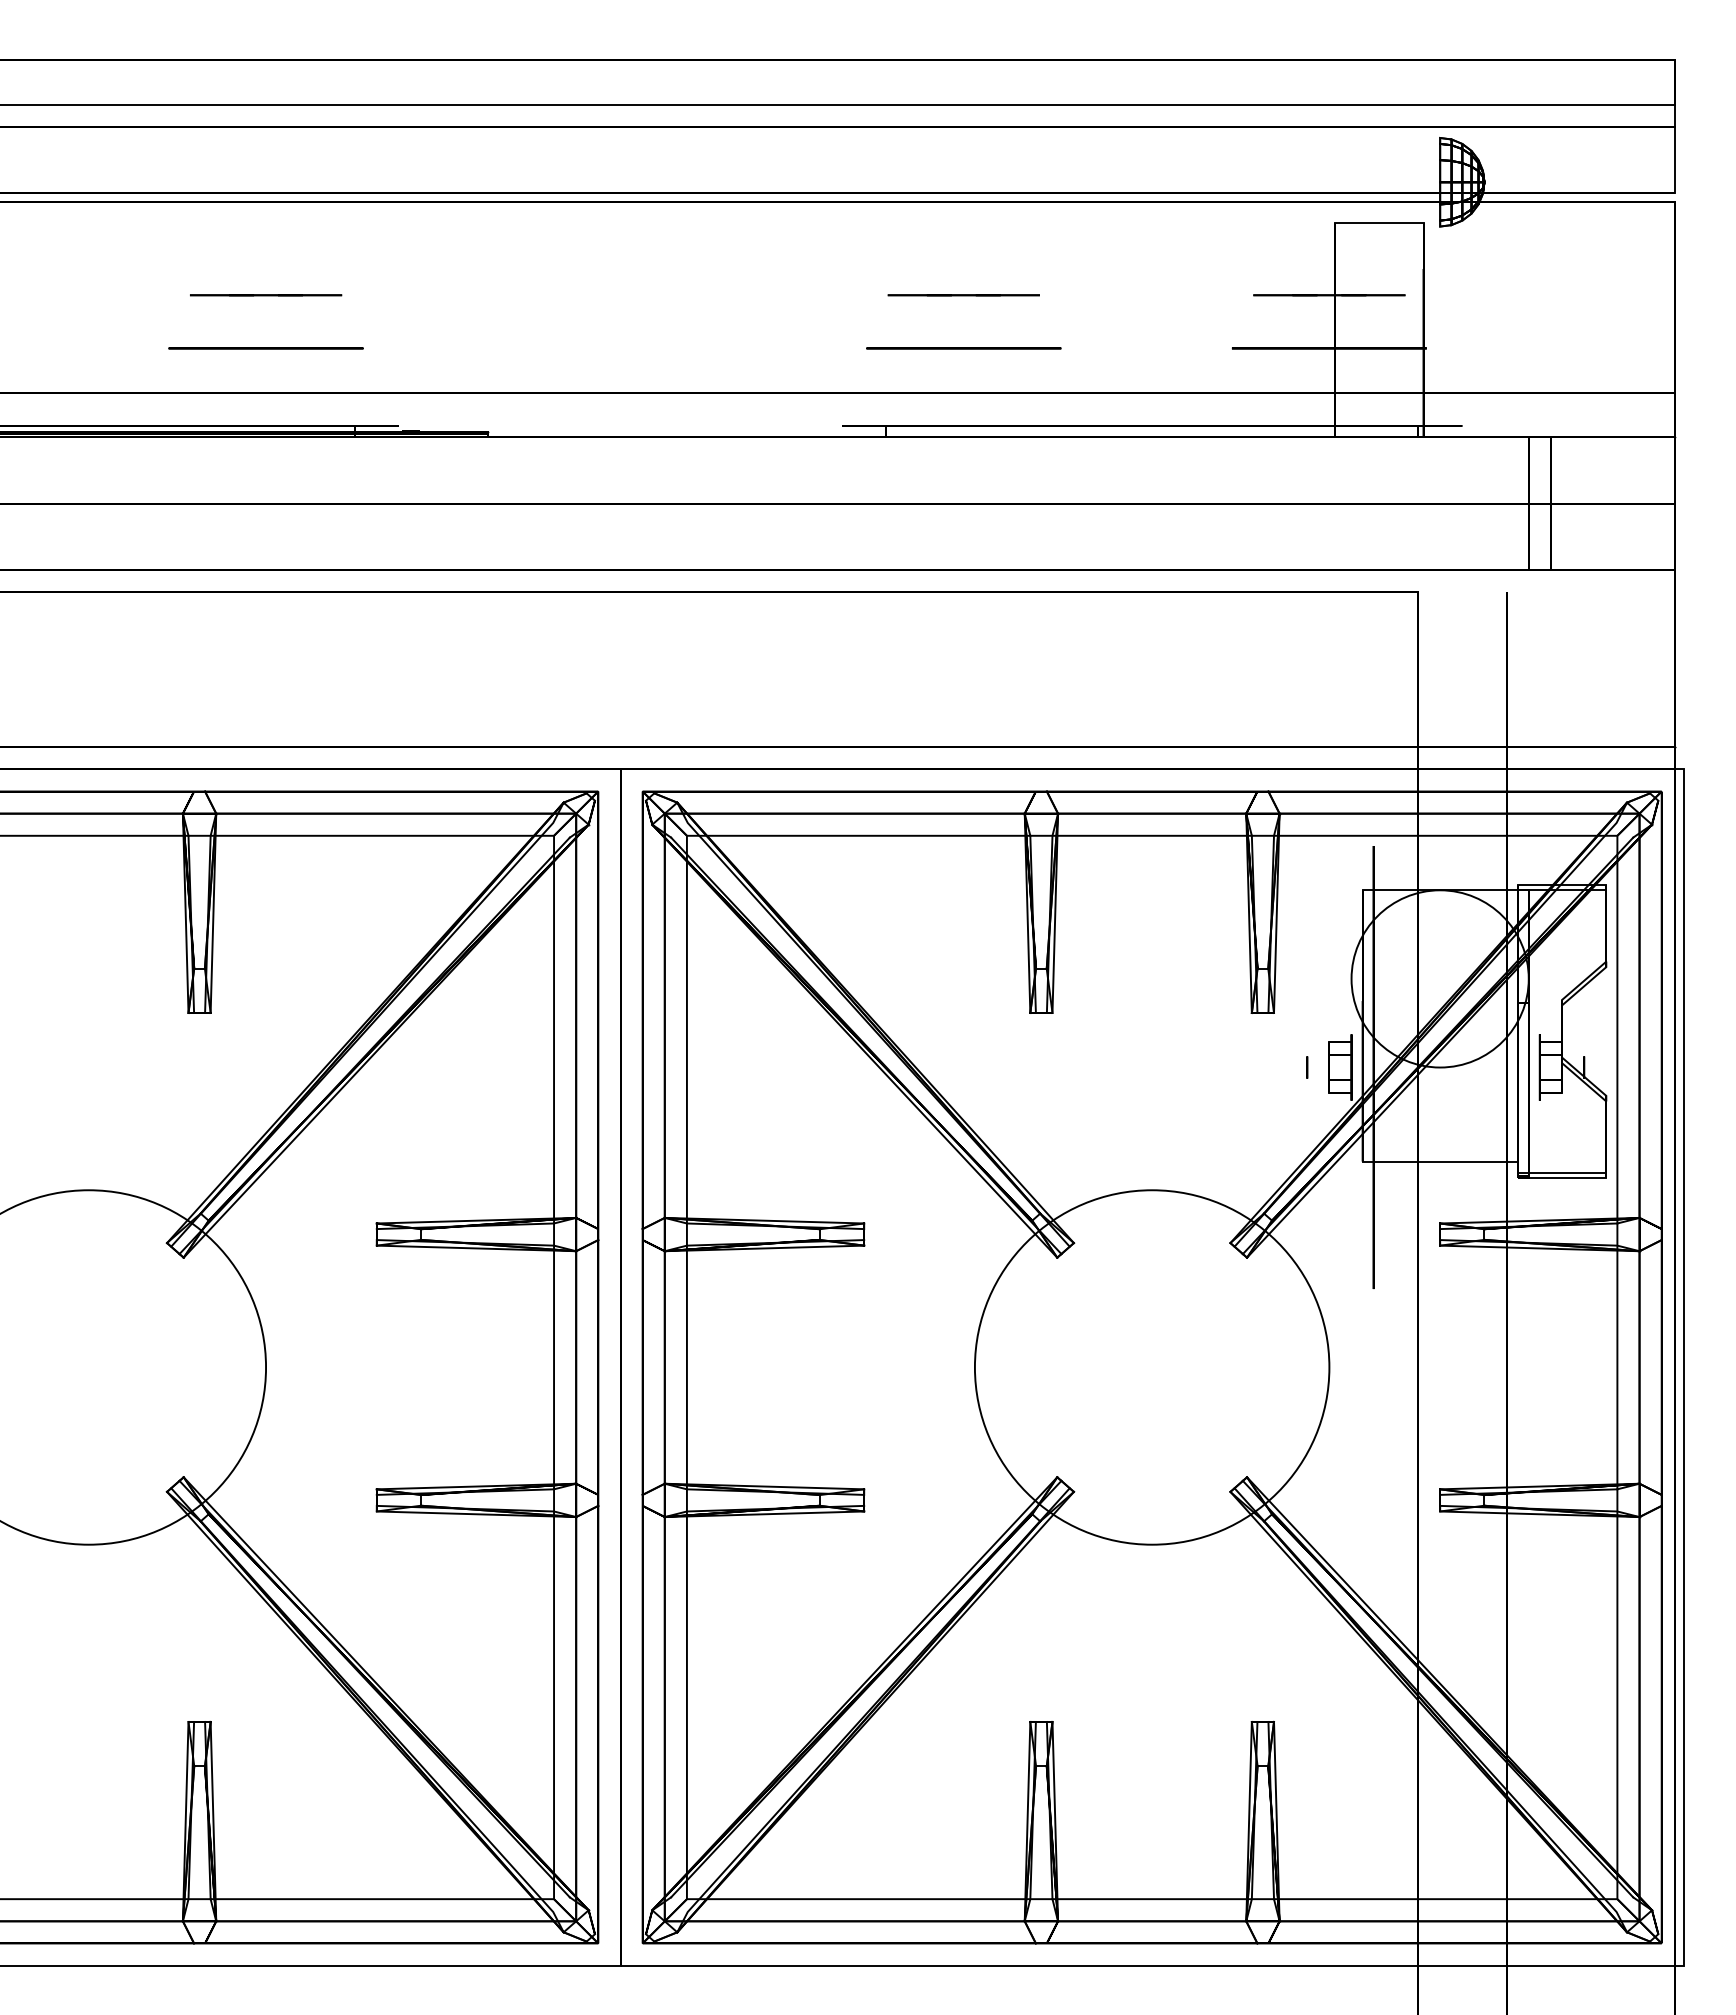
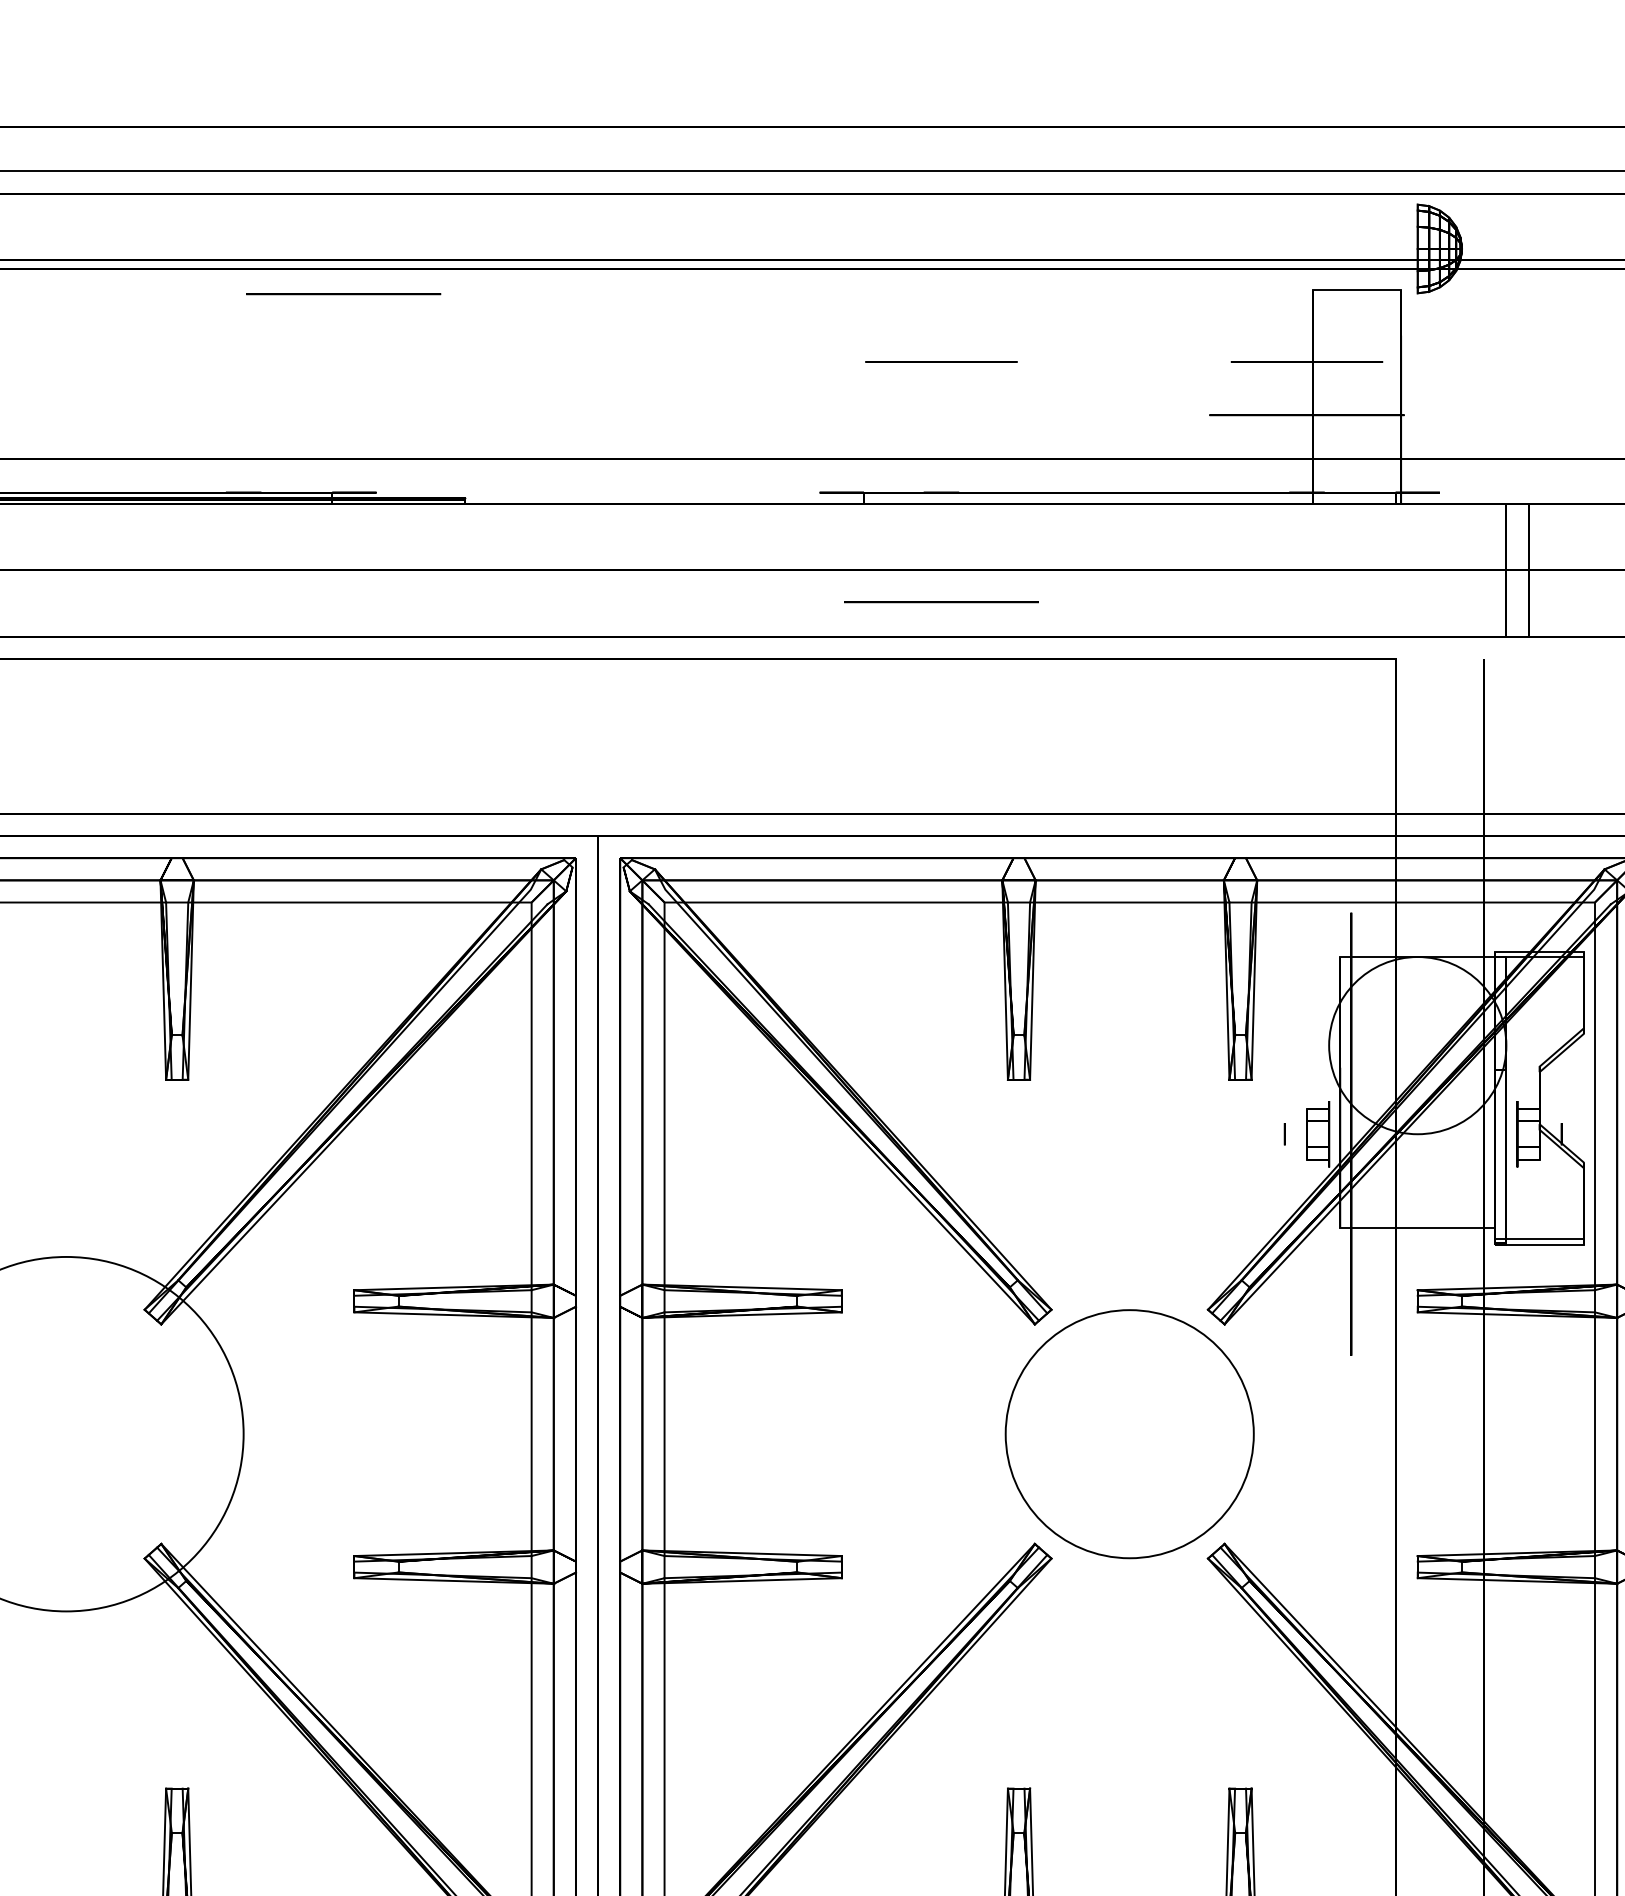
line: (266, 295) -> (244, 362), removed
circle: (265, 348) -> (343, 294), moved
circle: (963, 348) -> (941, 602), moved
circle: (1151, 1367) -> (1129, 1434), size x0.7

